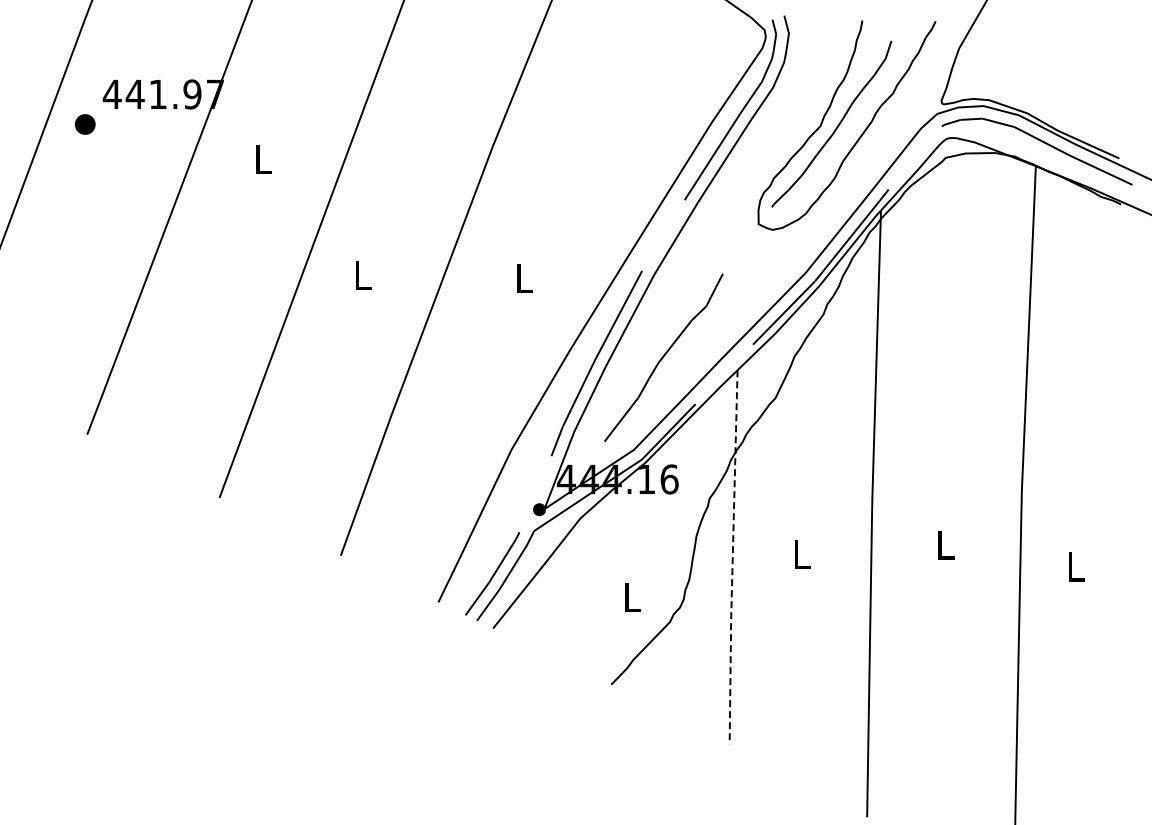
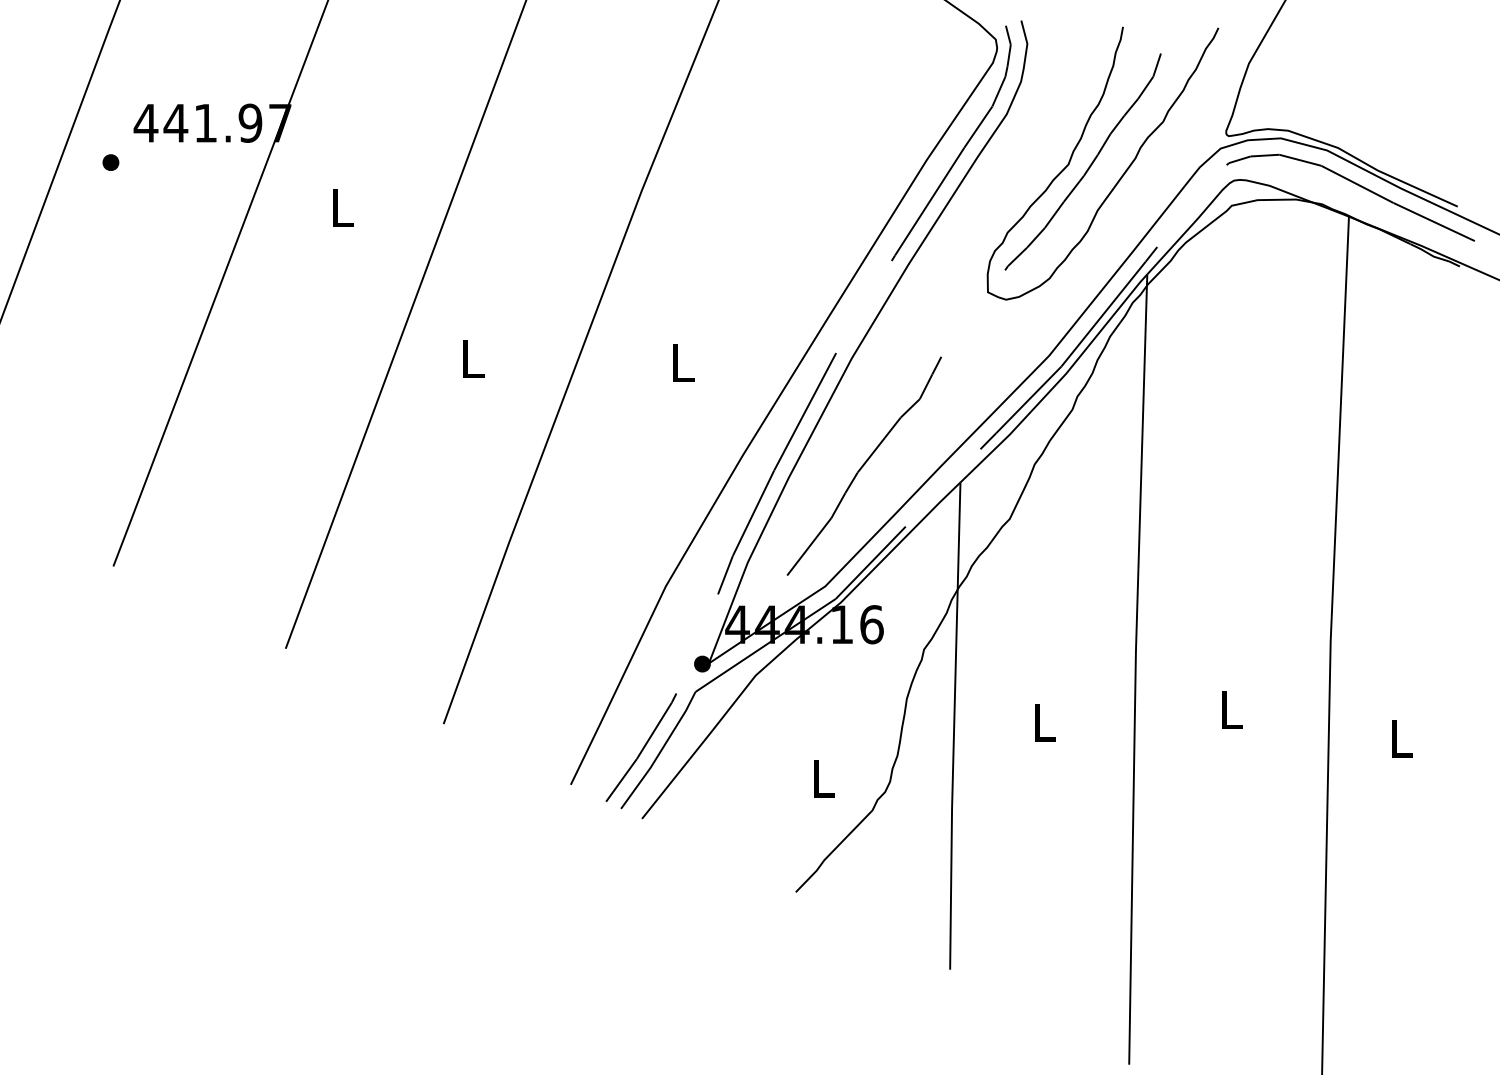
part: (85, 124) -> (111, 162), size x0.62
line: (732, 557) -> (953, 726), dashed -> solid

